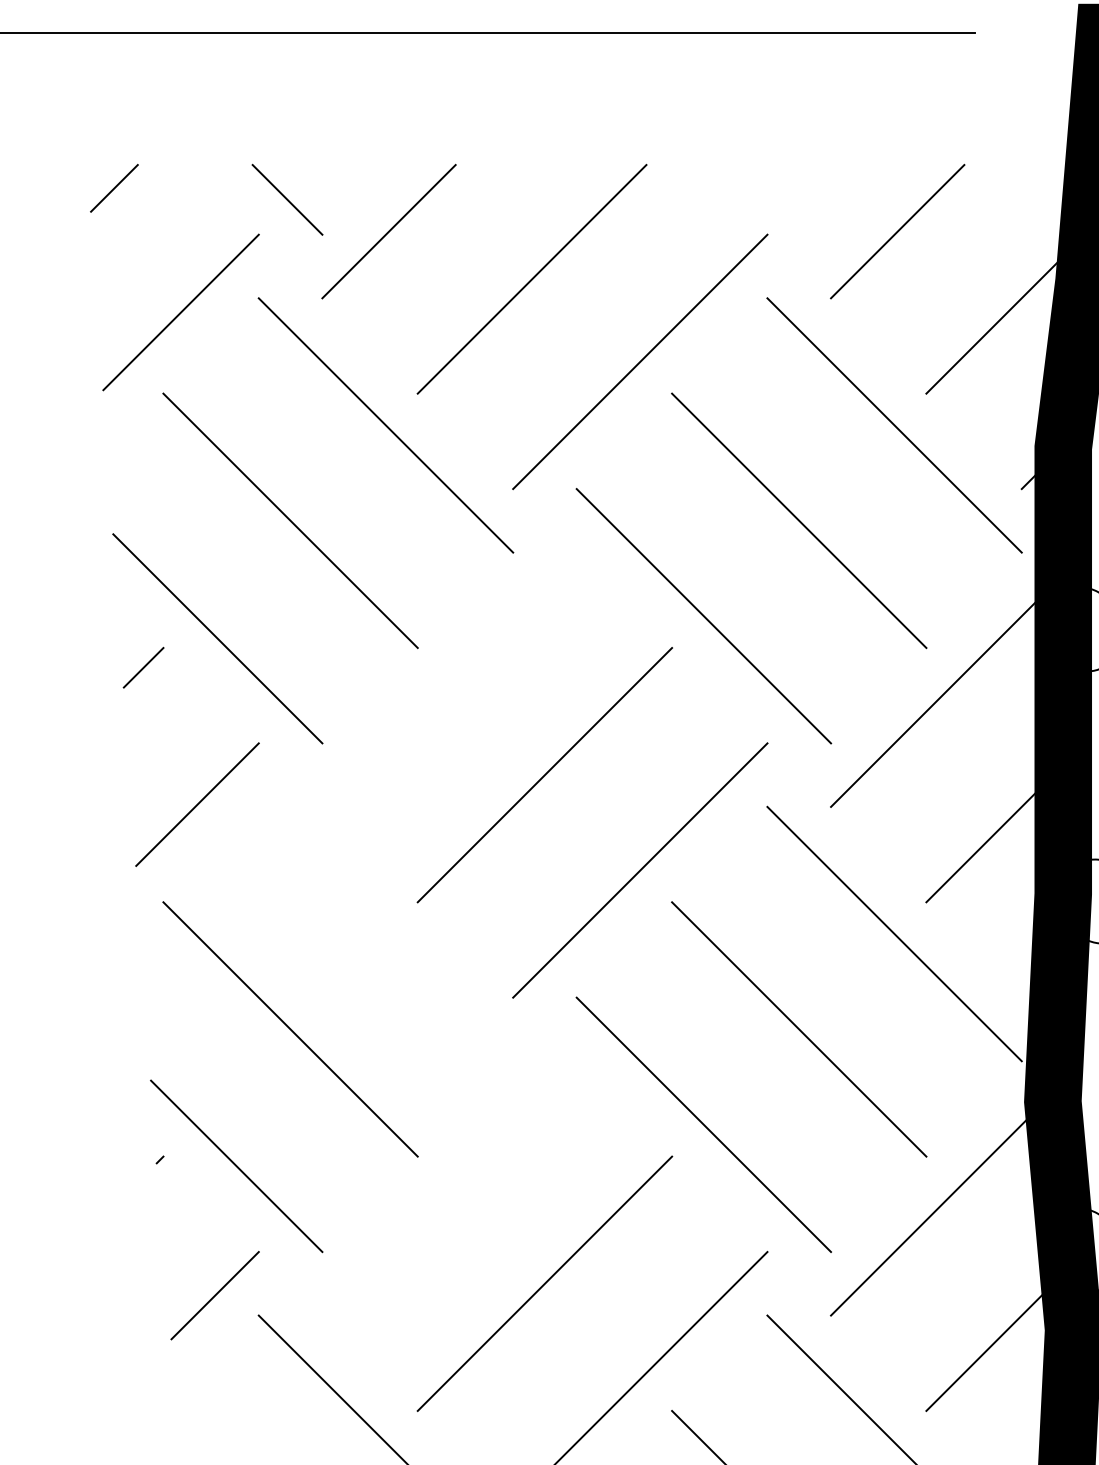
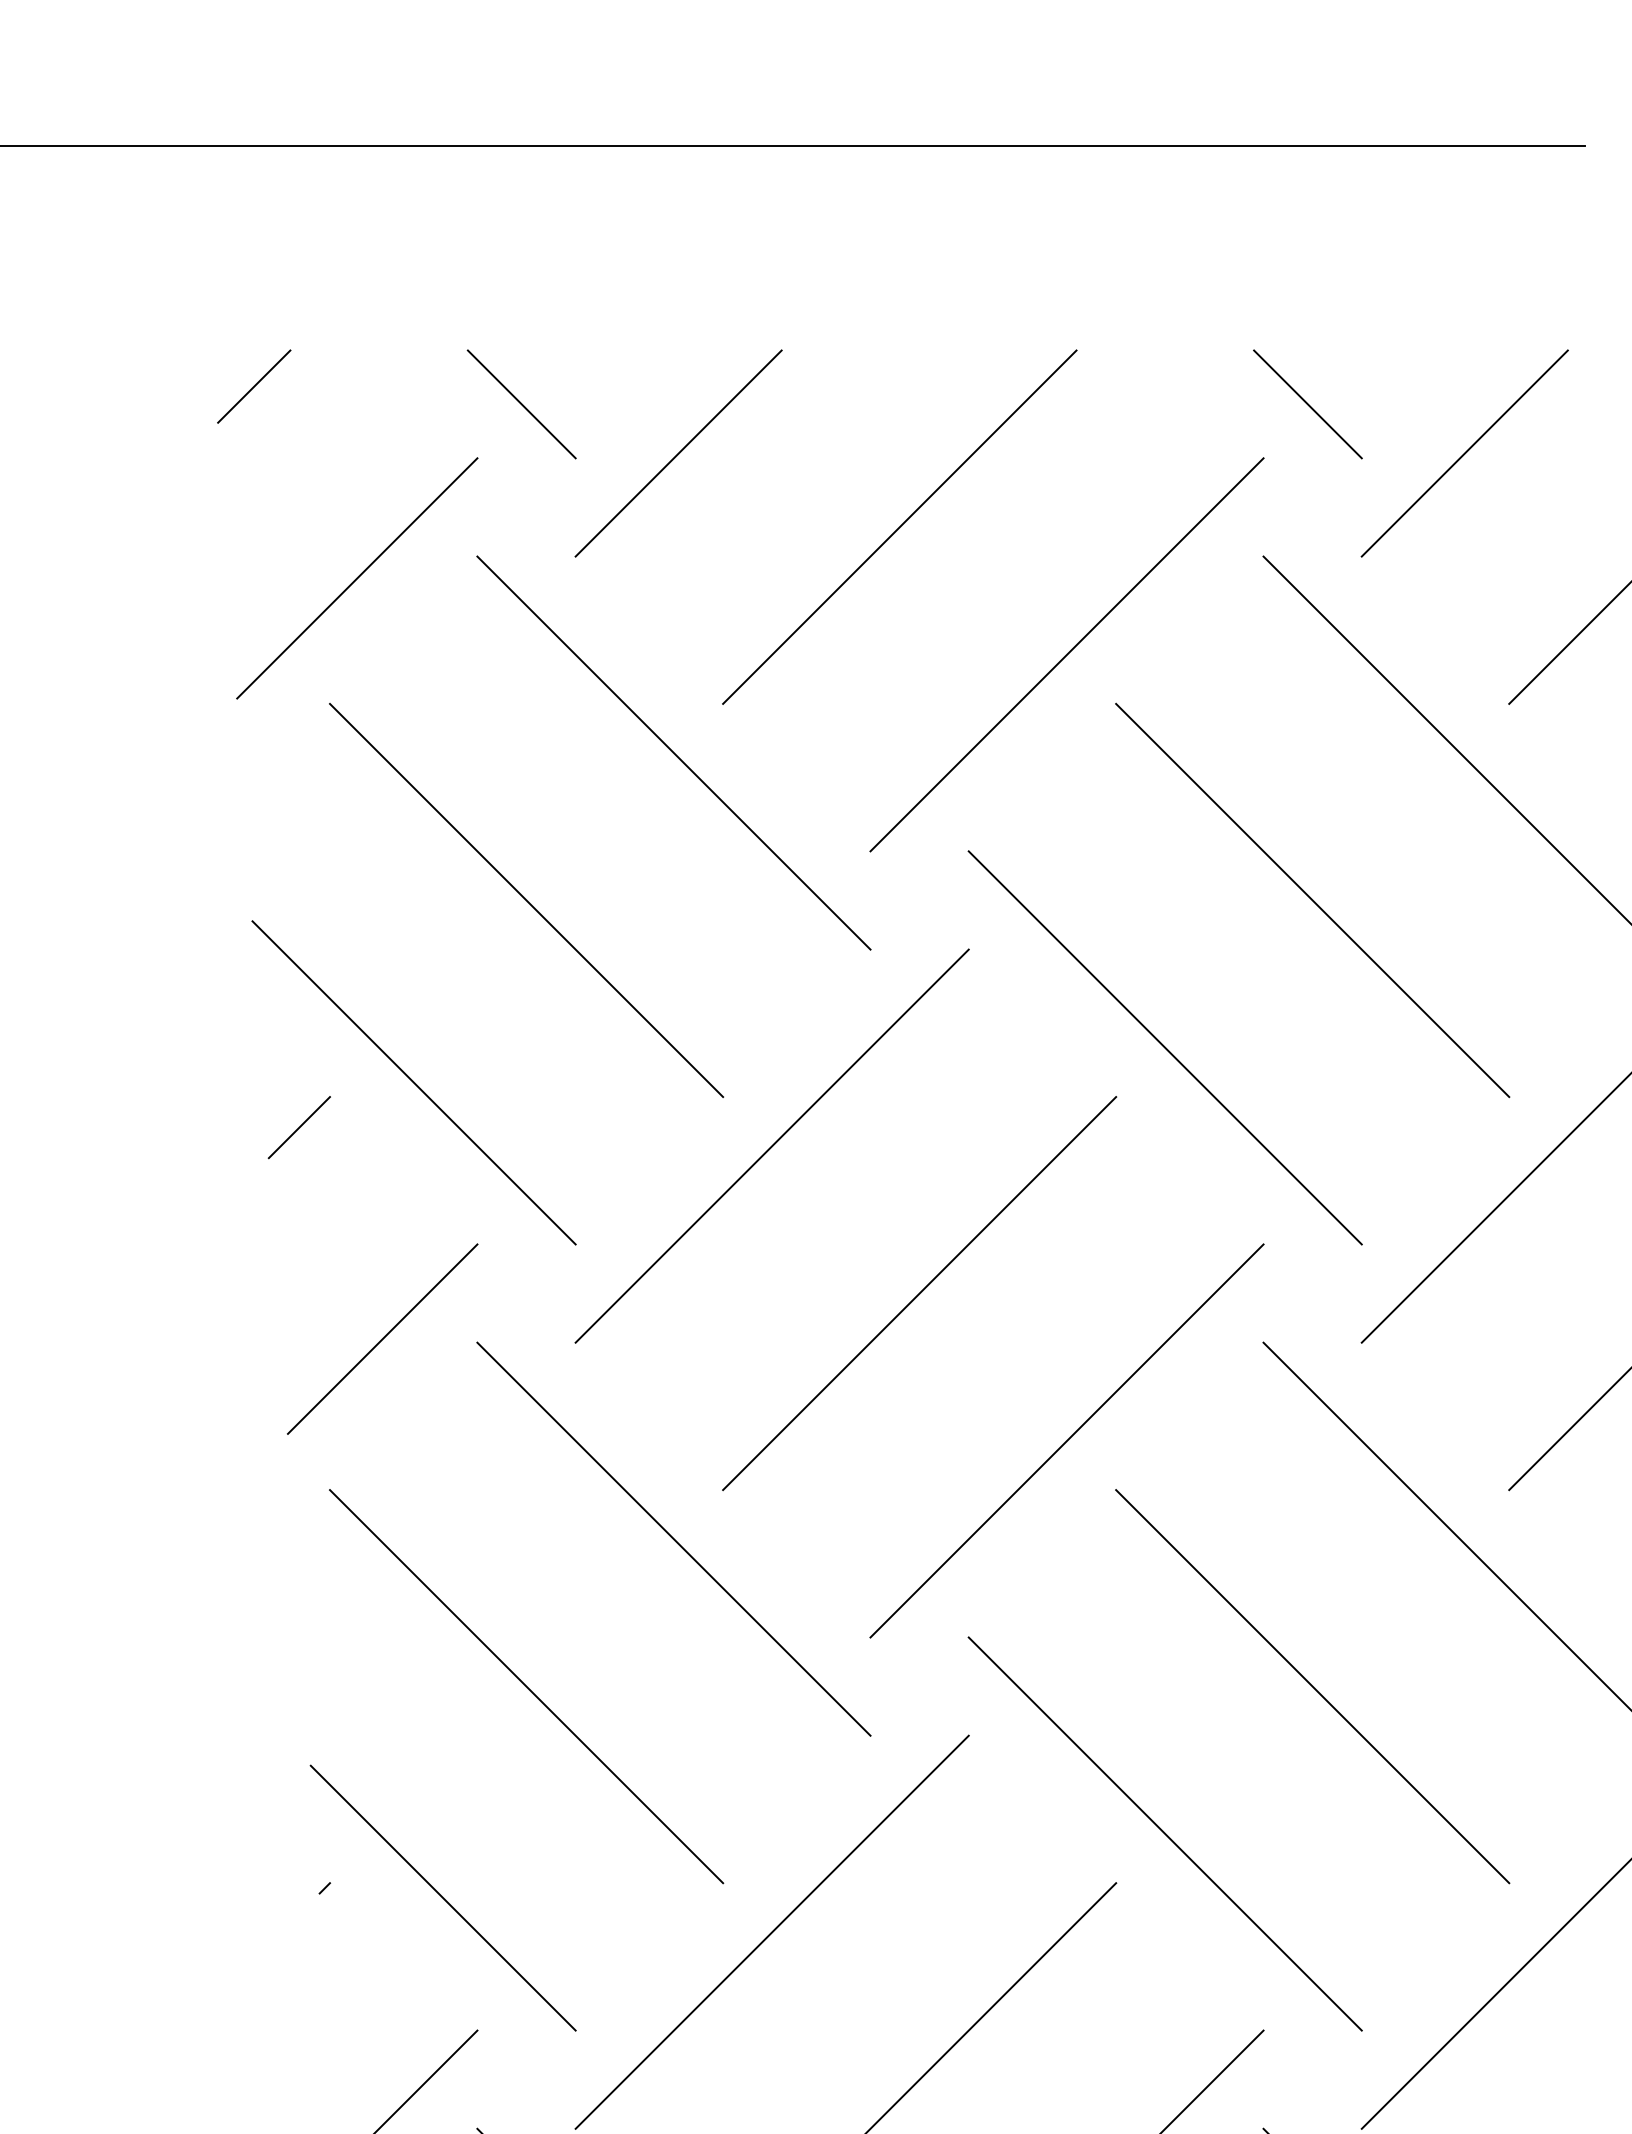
line: (796, 199) -> (1308, 403), added
line: (449, 679) -> (772, 1145), added
line: (385, 933) -> (673, 1538), added
line: (449, 1188) -> (772, 1932), added

